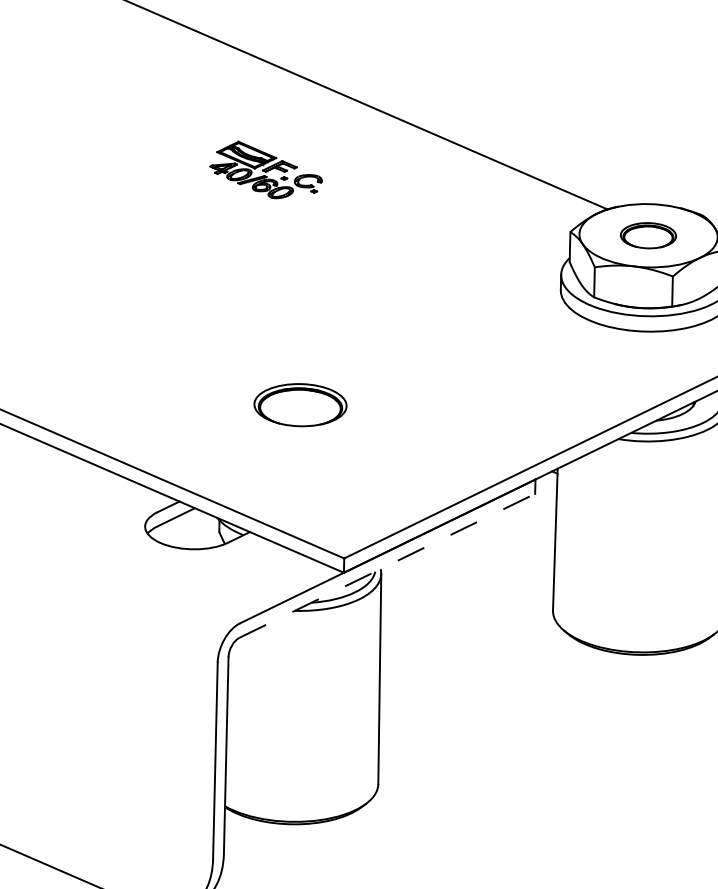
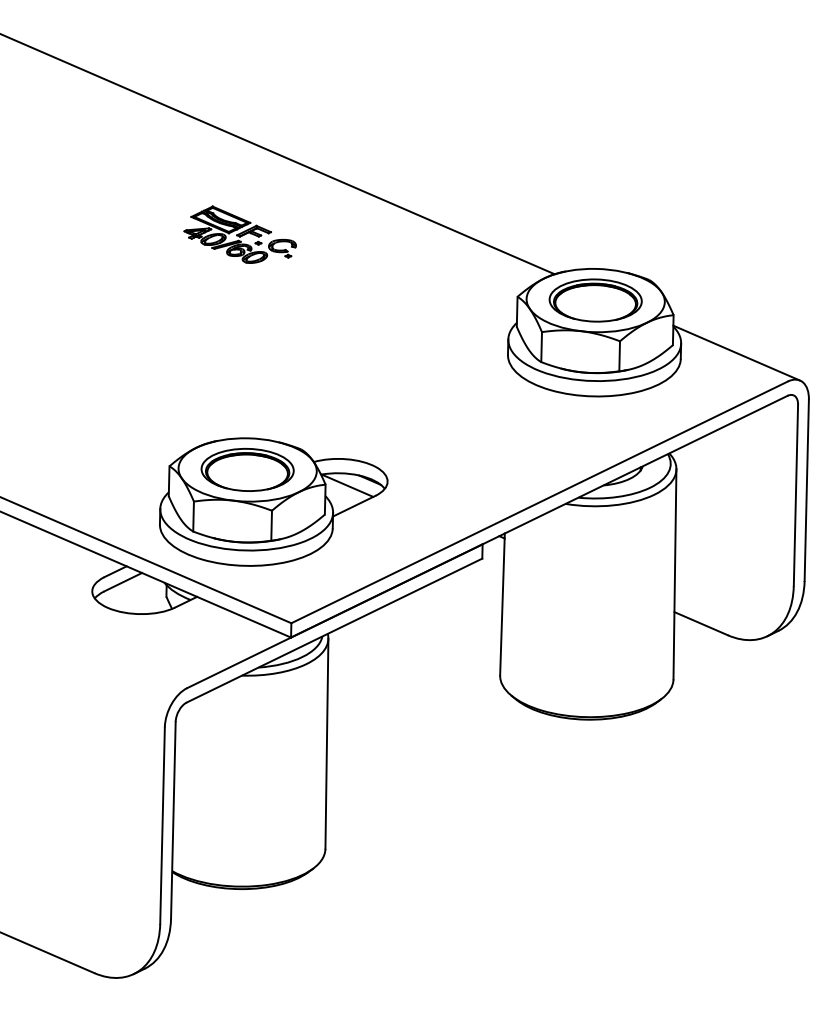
part: (265, 169) -> (239, 234), moved
part: (648, 235) -> (595, 300), size x1.67
part: (326, 436) -> (273, 501), added
line: (388, 565) -> (335, 630), dashed -> solid

